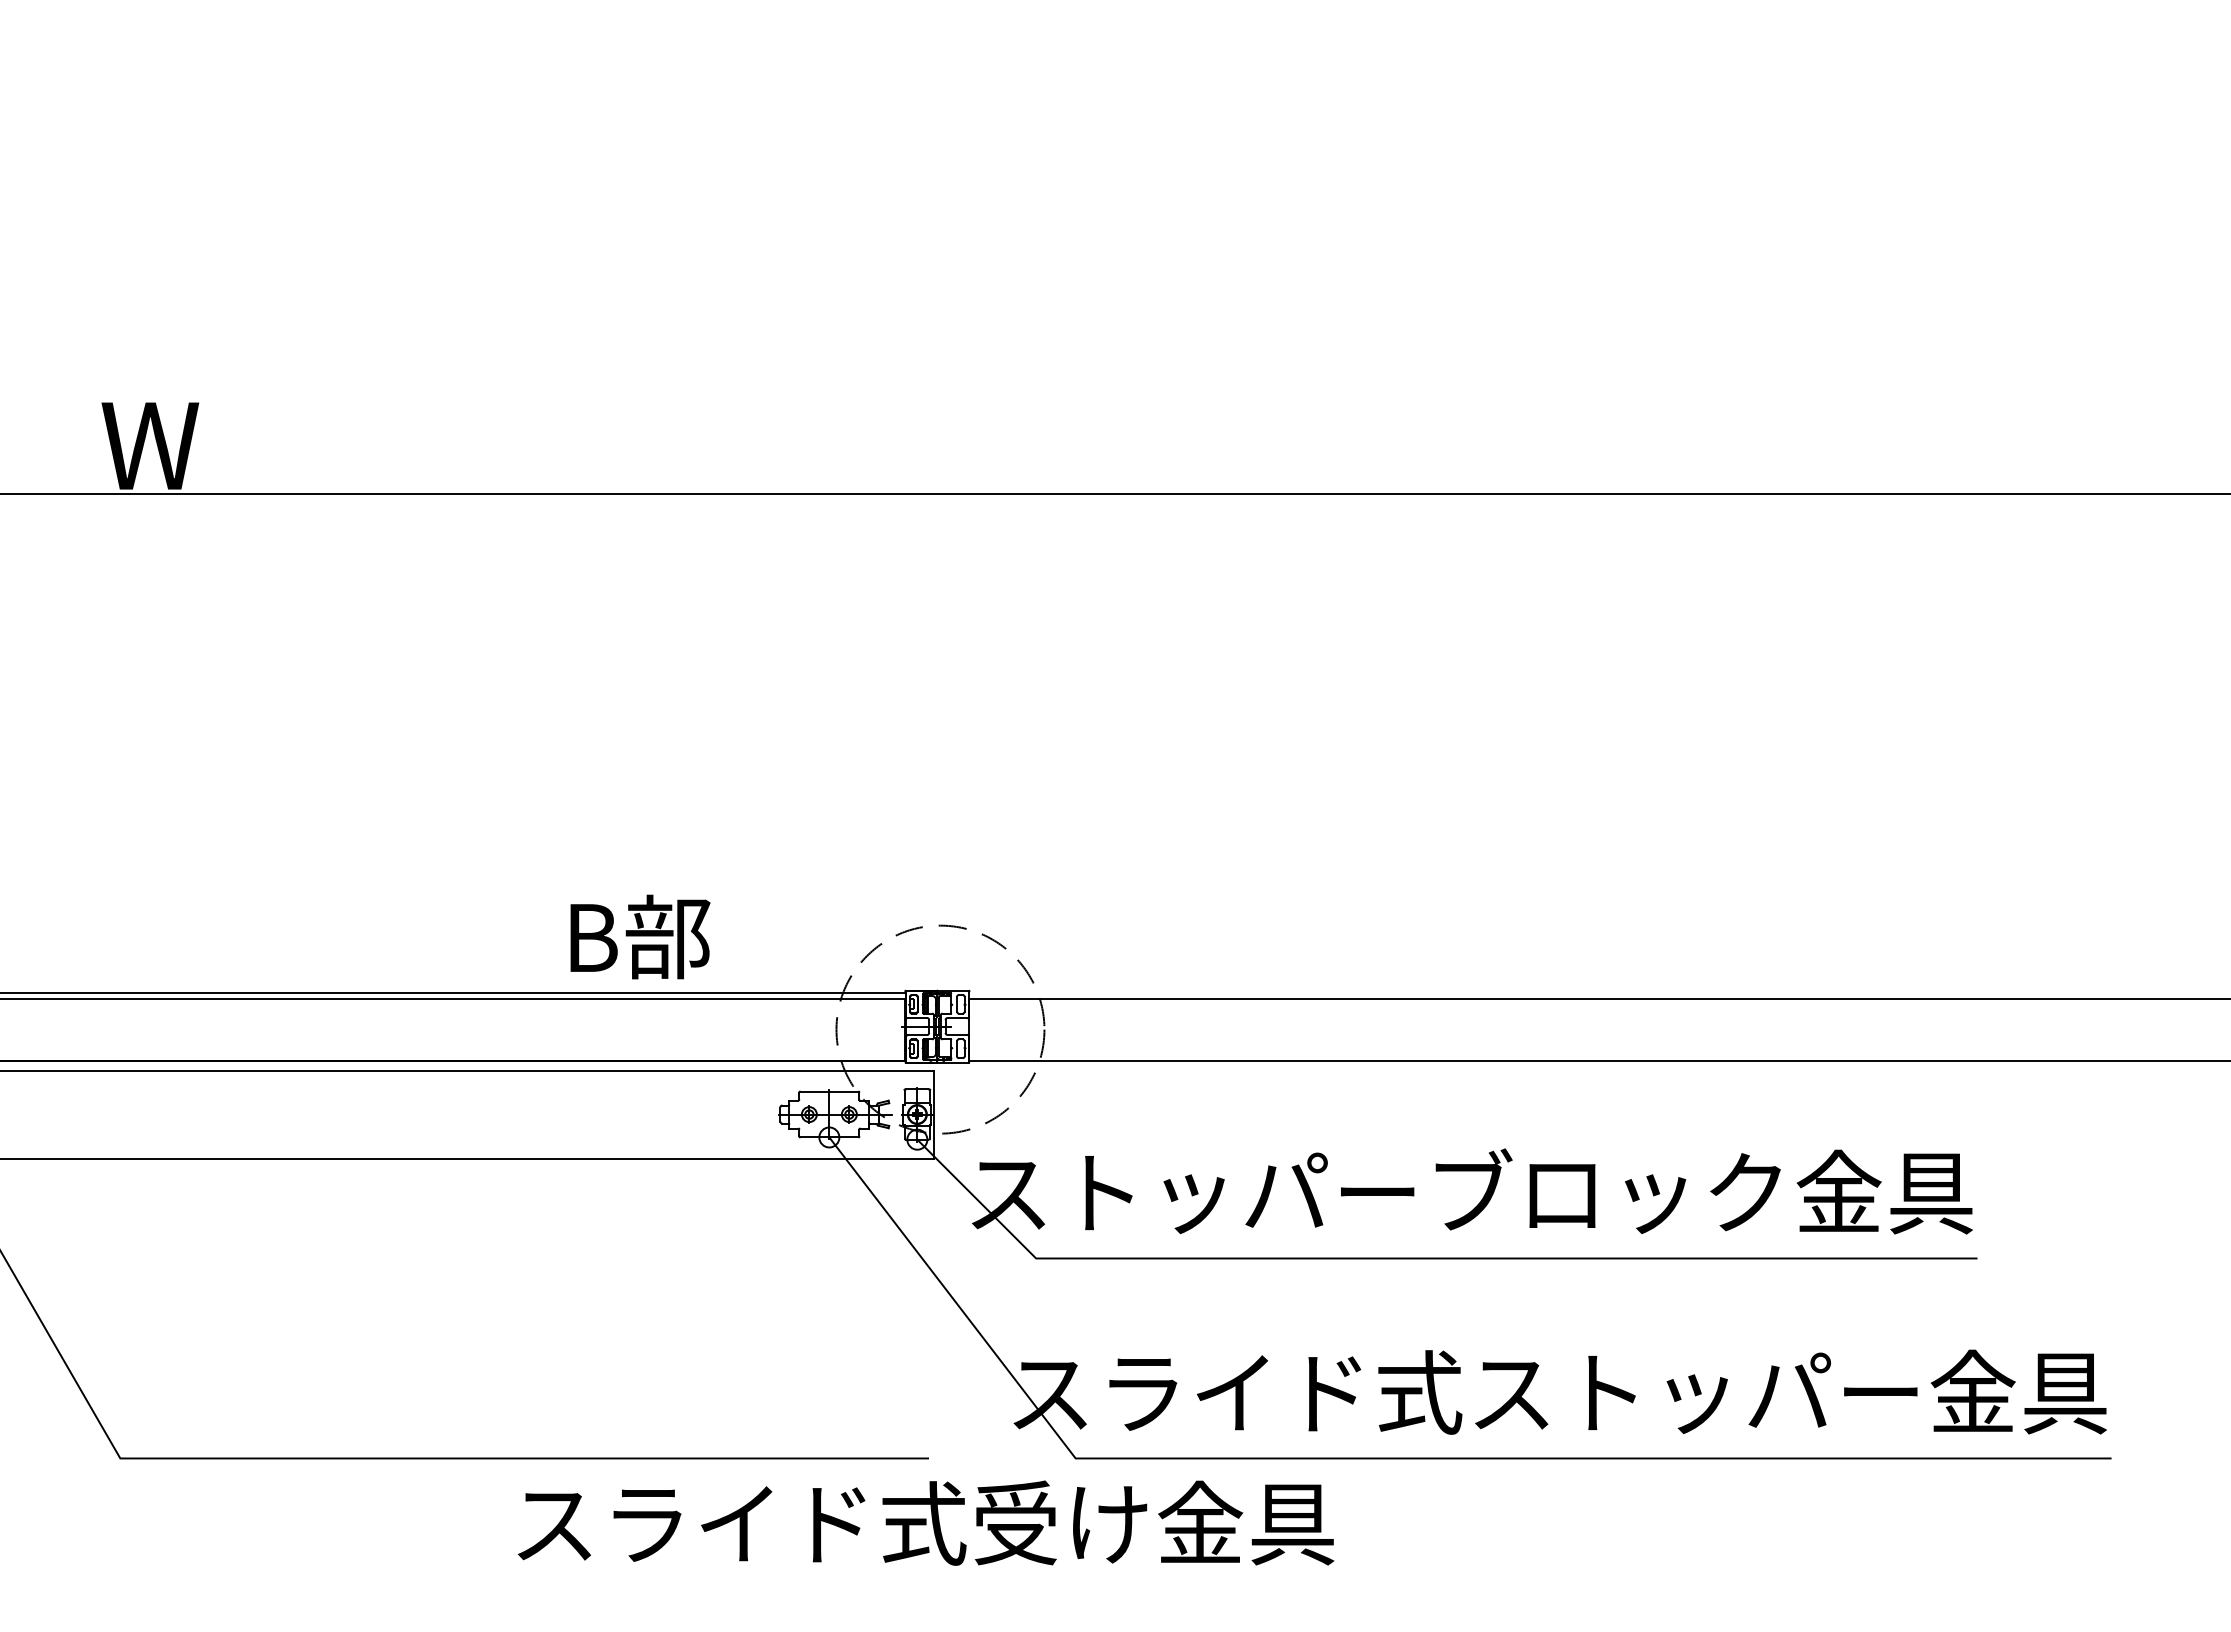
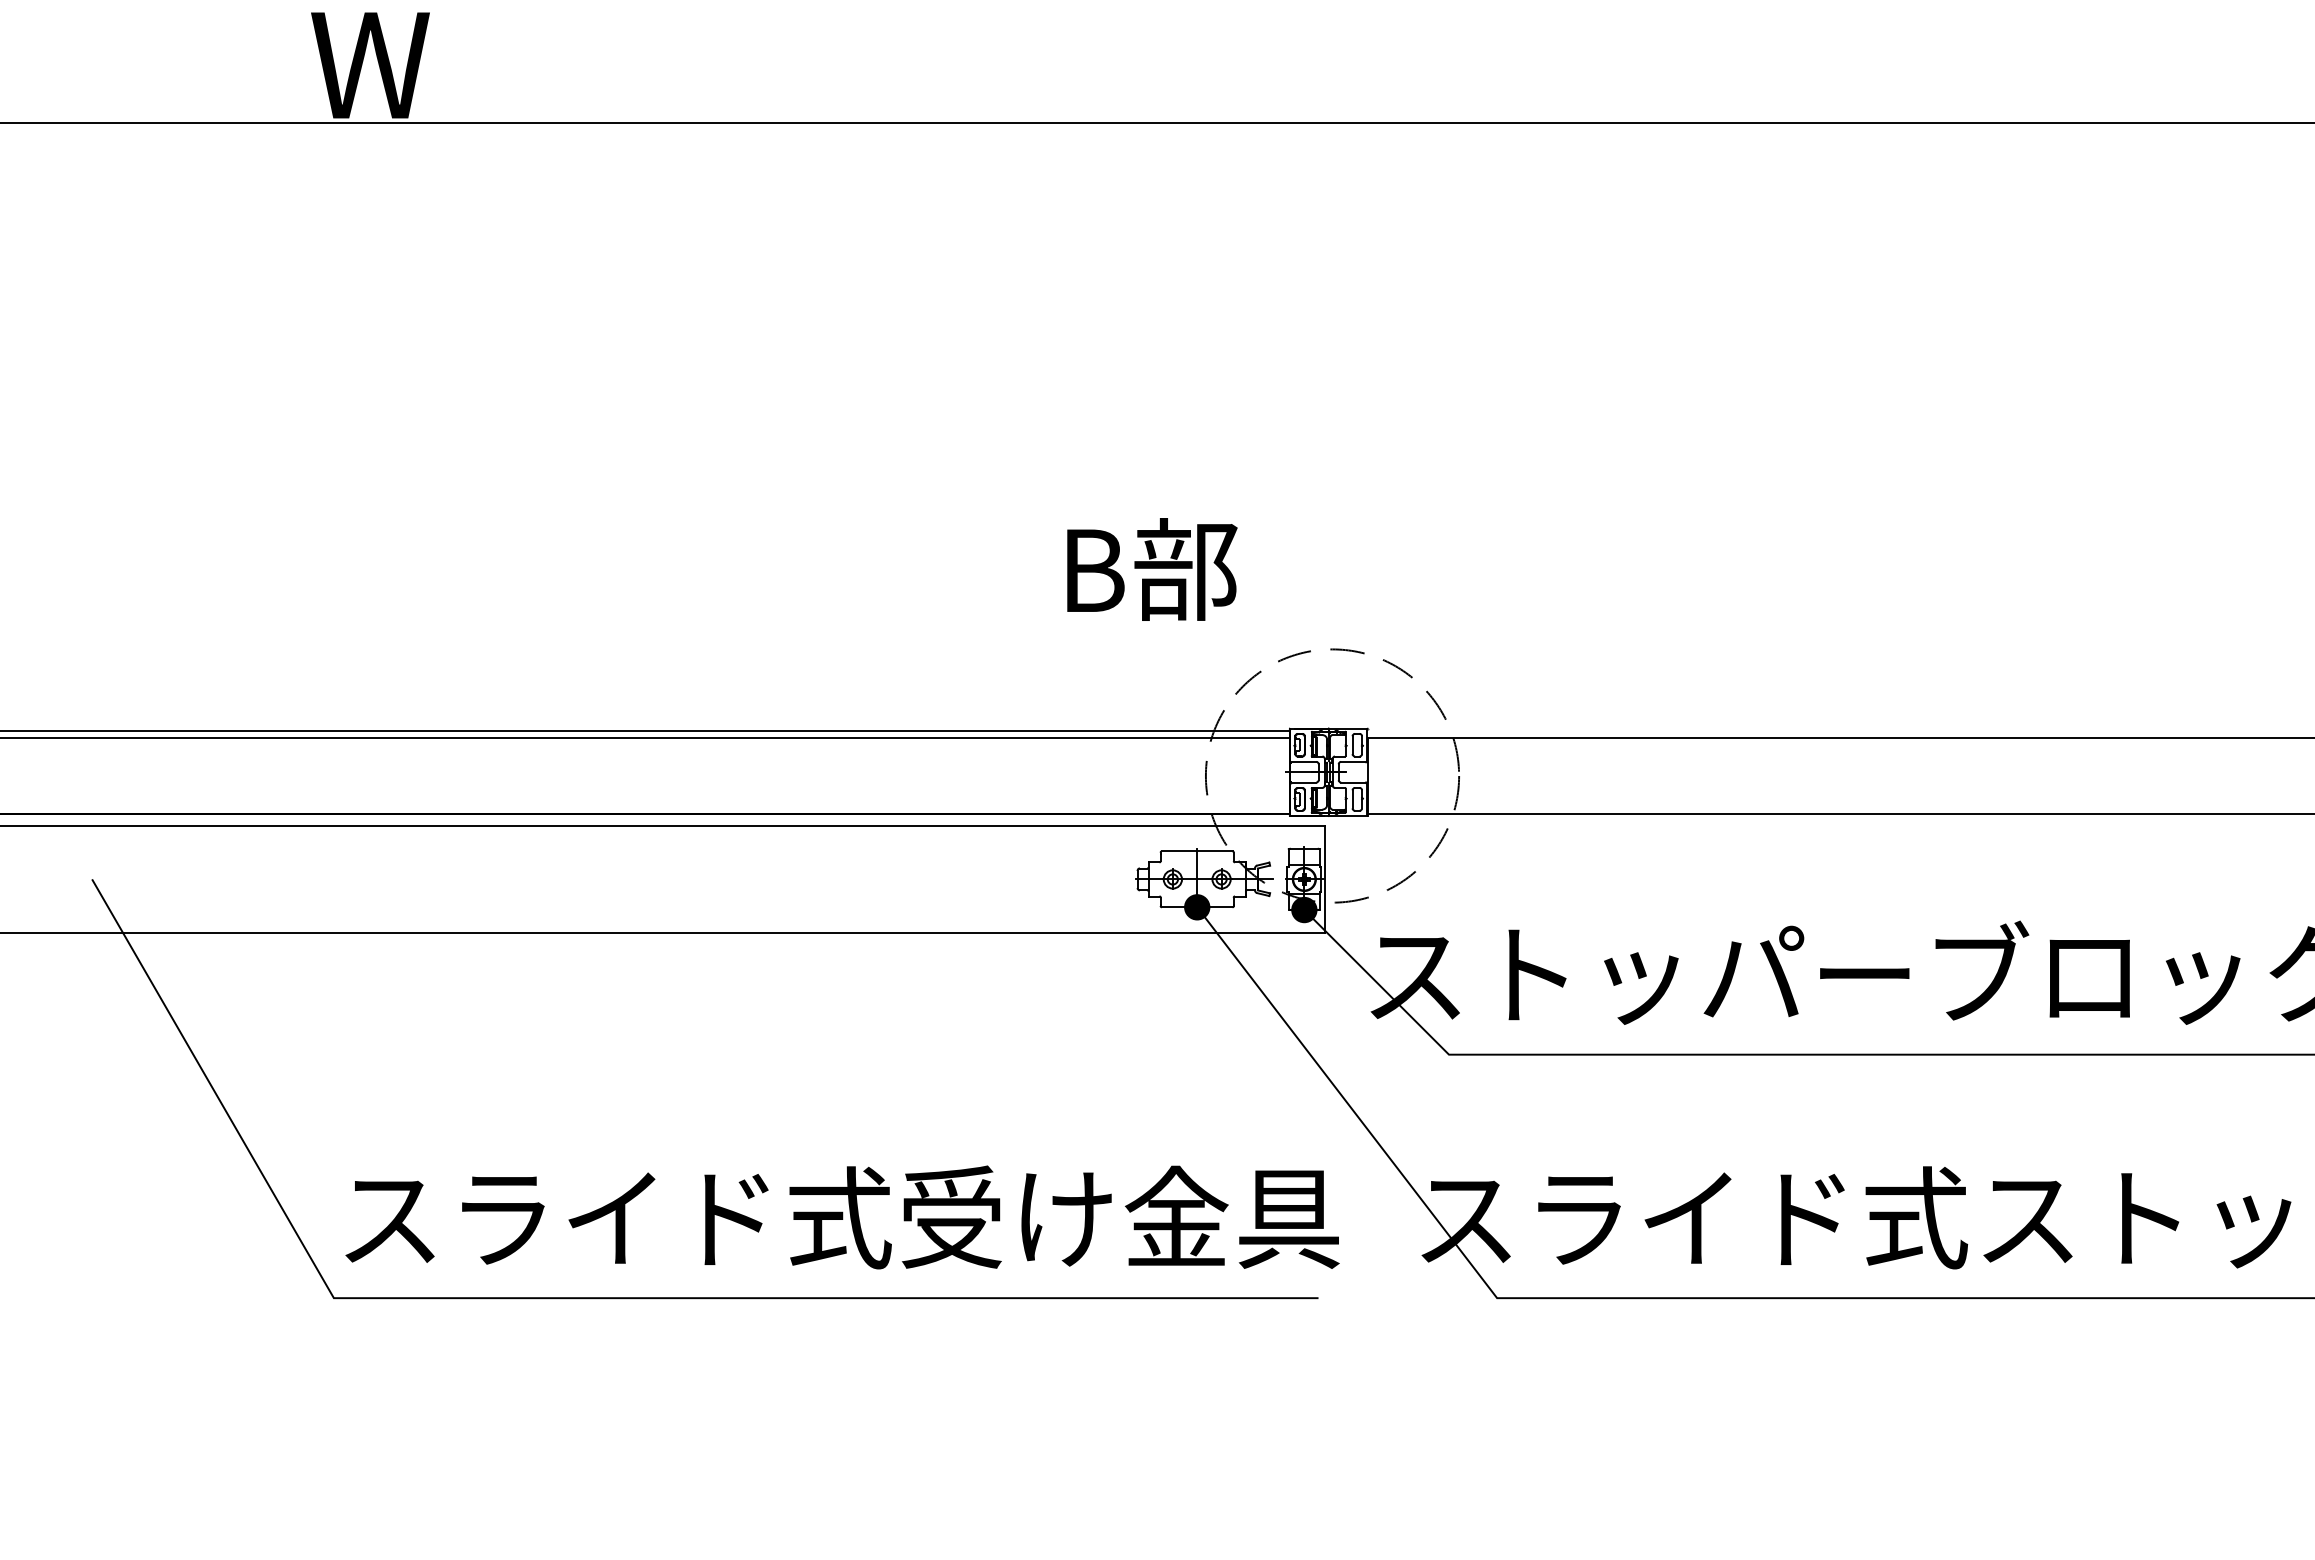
text: (640, 936) -> (1152, 568), moved
fill: (829, 1137) -> (1197, 907), added
fill: (917, 1139) -> (1304, 909), added
text: (925, 1522) -> (841, 1216), moved

